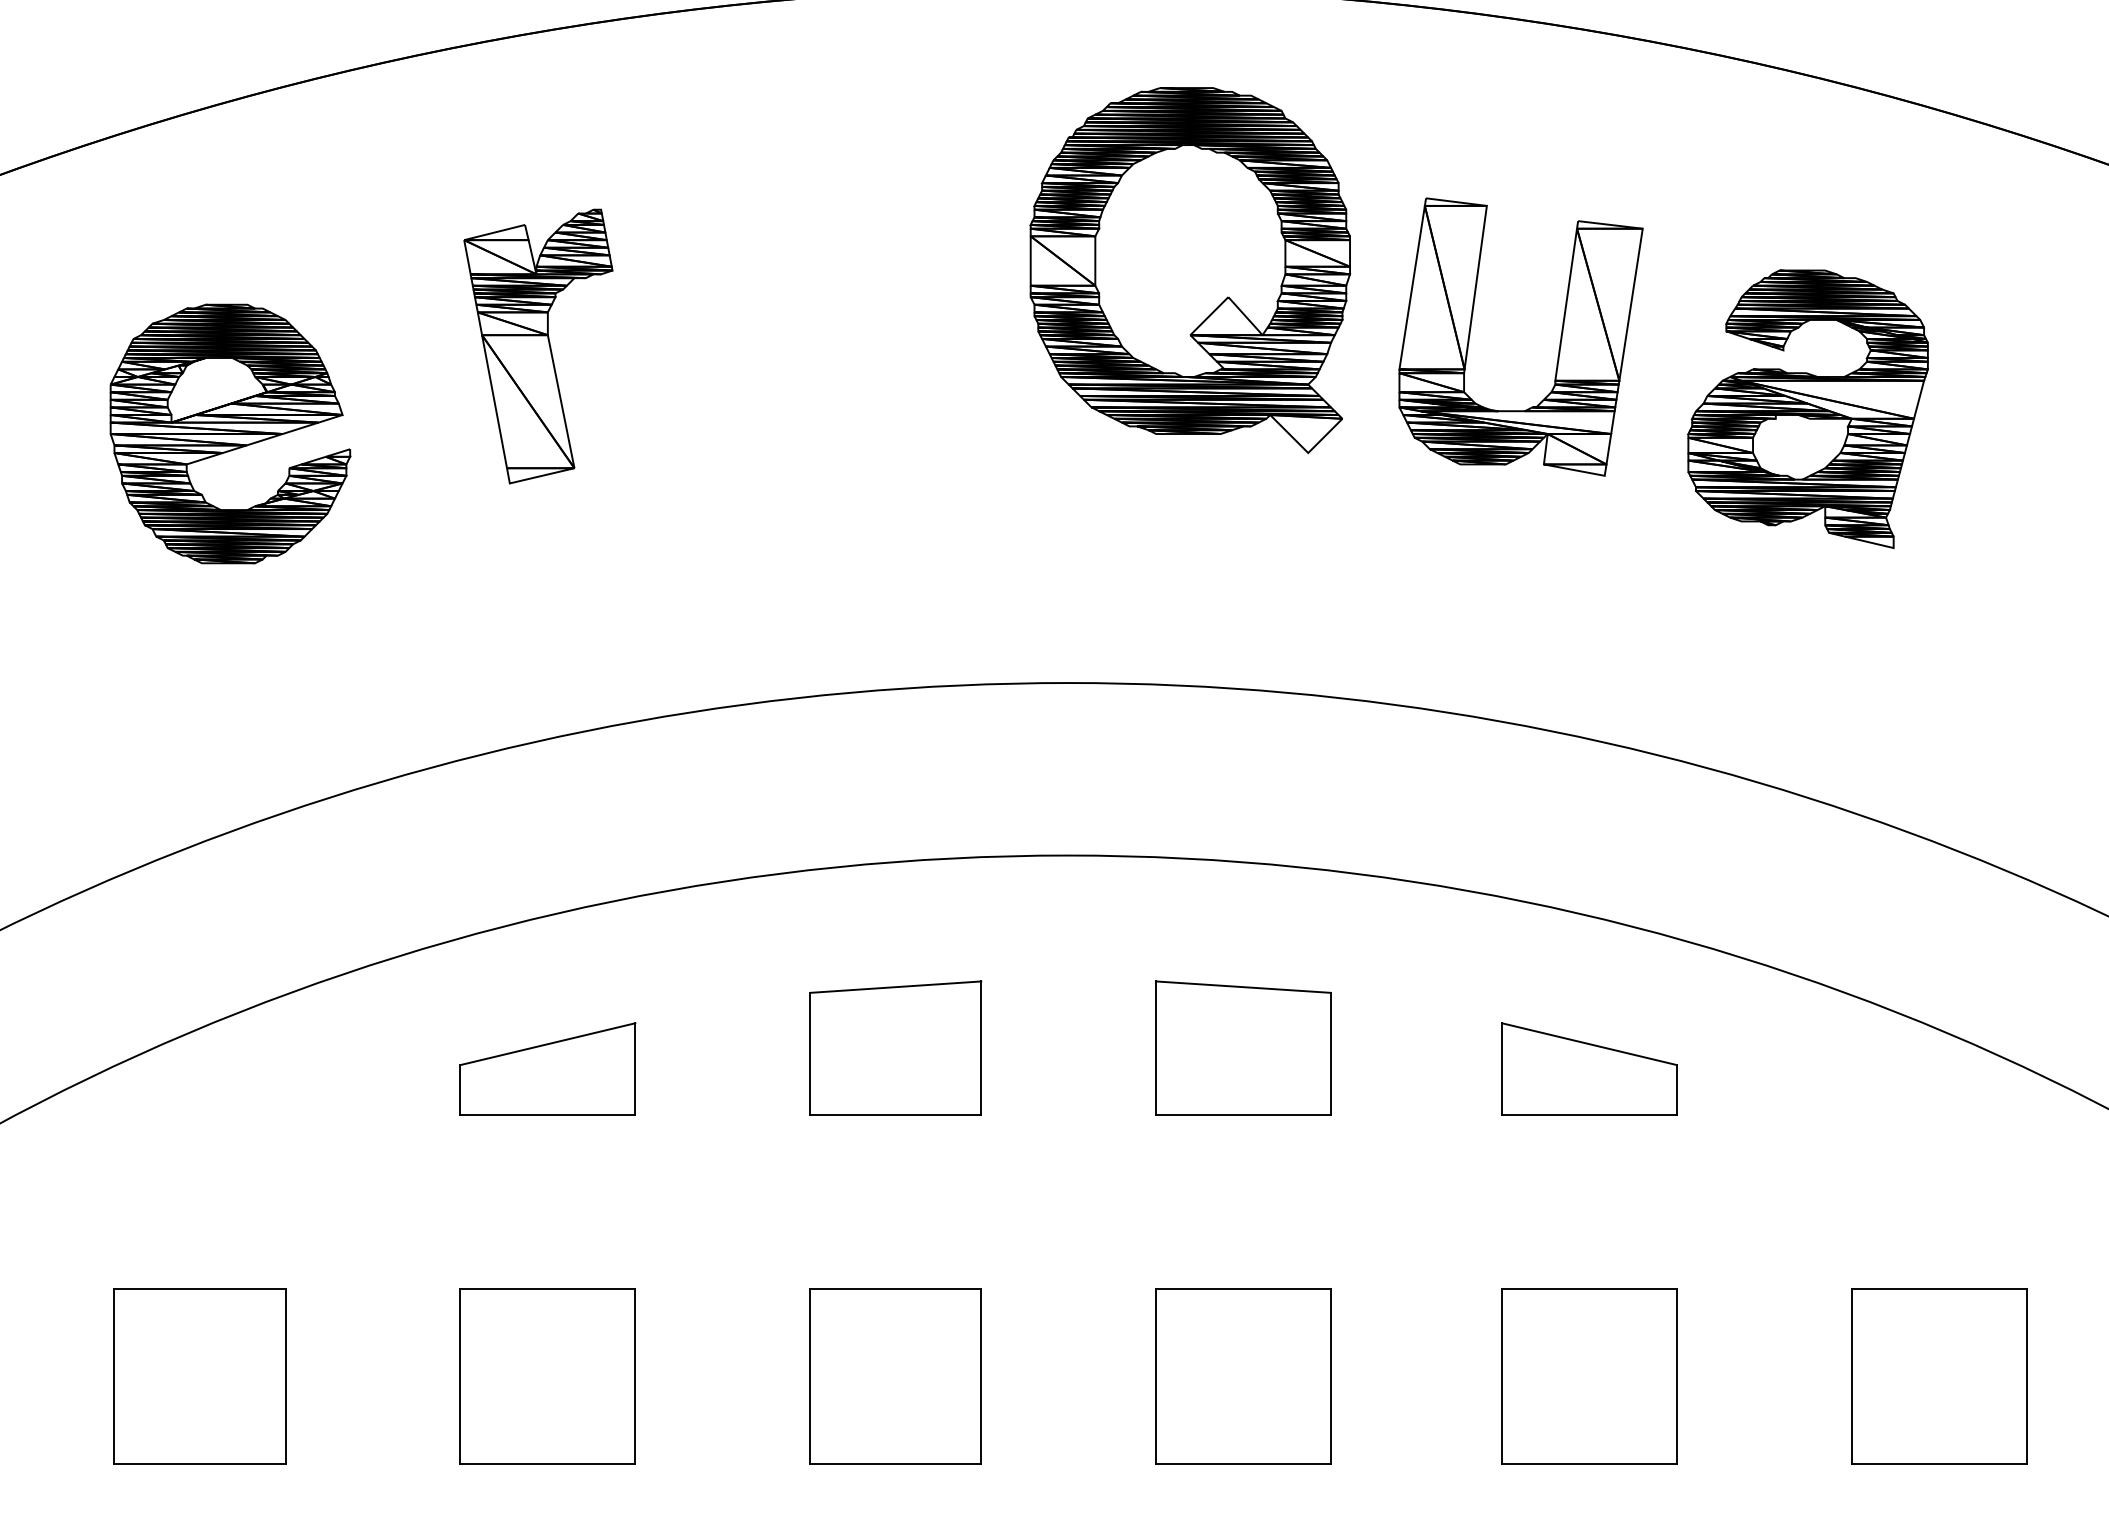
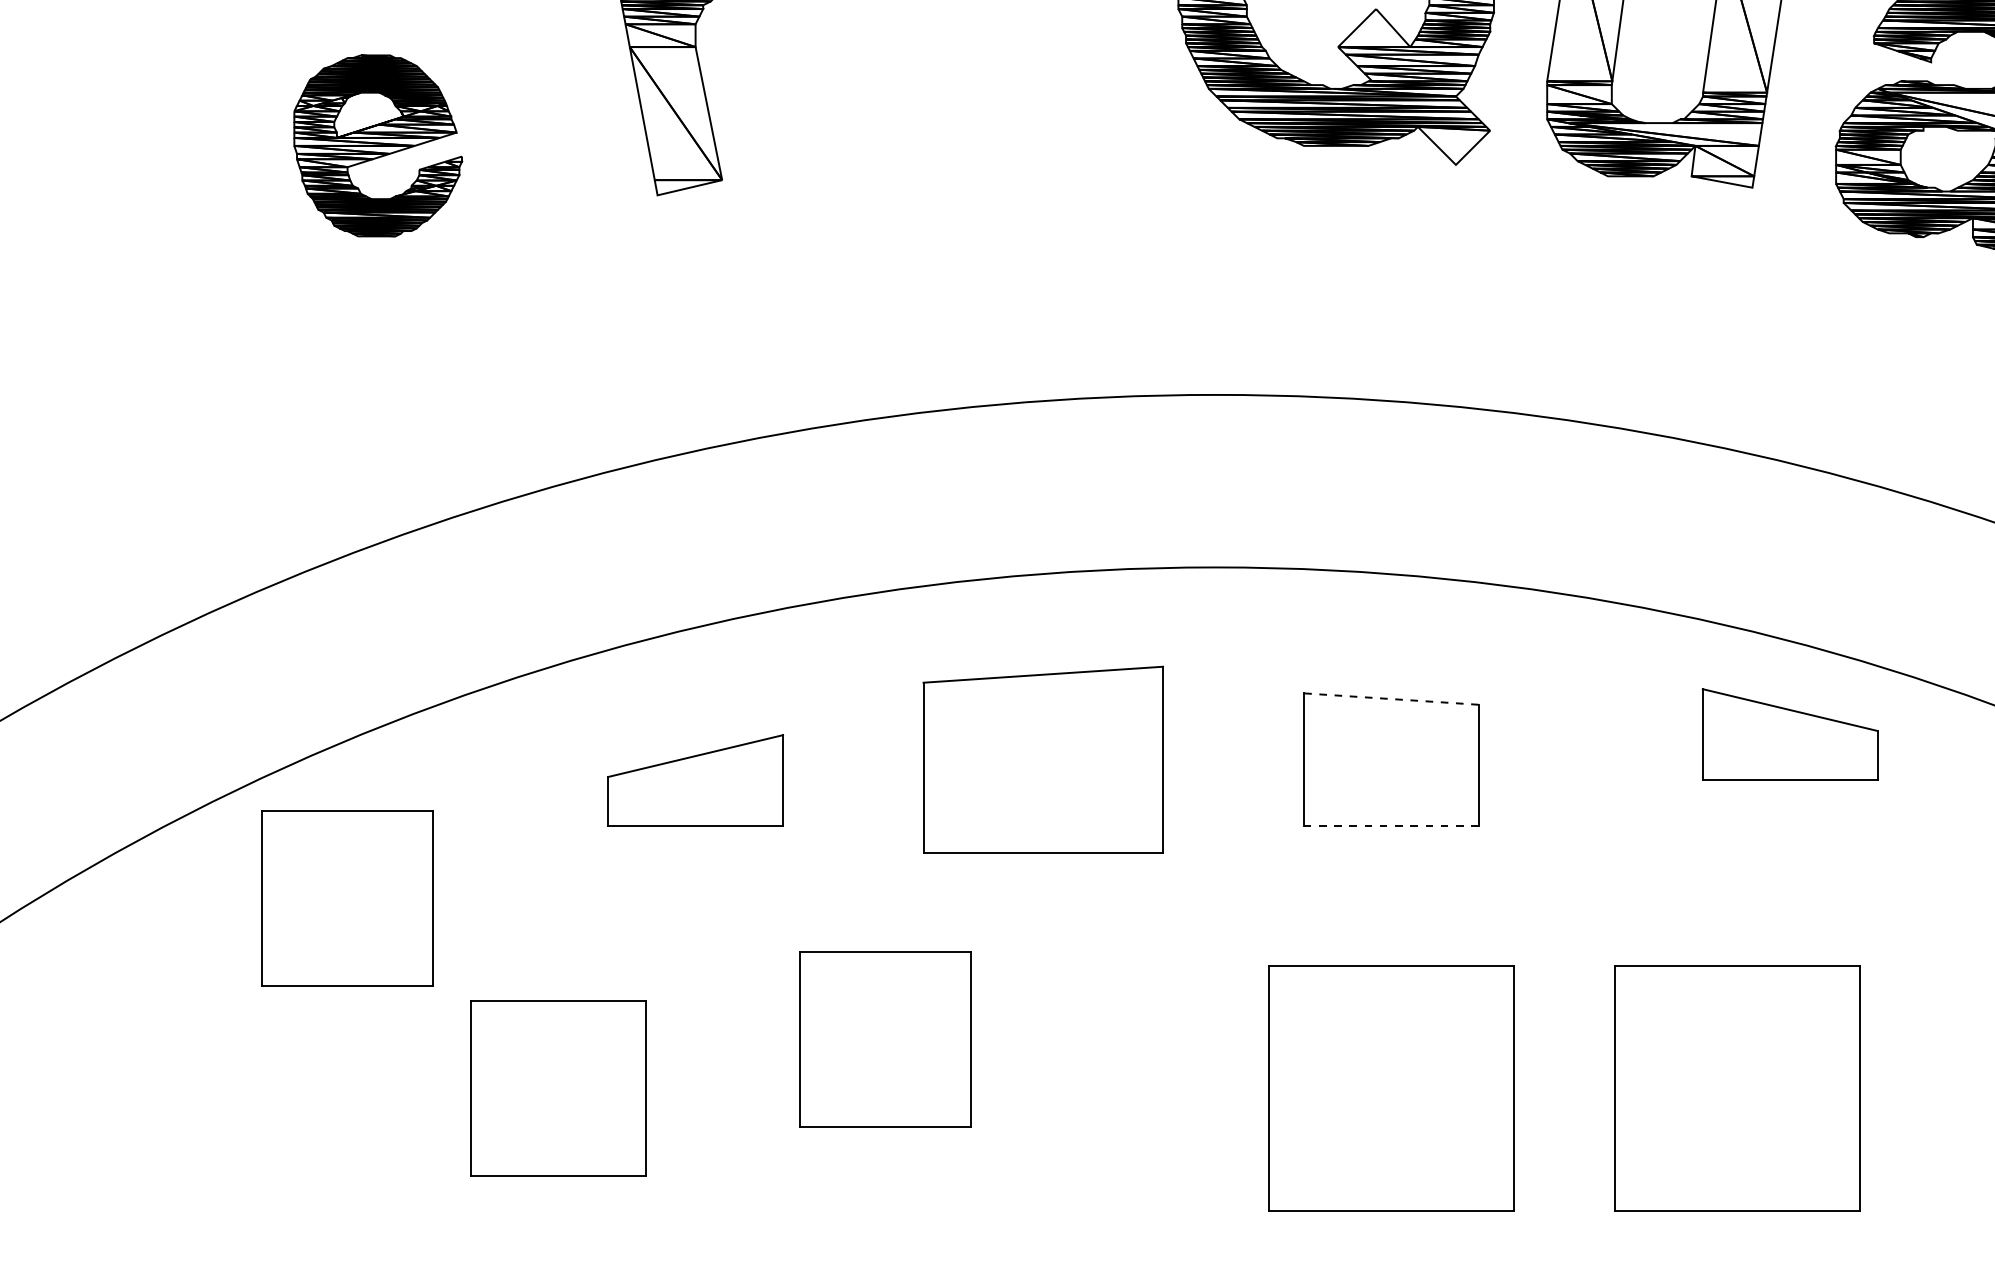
part: (230, 433) -> (378, 145), size x0.7
line: (1243, 987) -> (1391, 699), solid -> dashed
part: (895, 1047) -> (1043, 759), size x1.4
part: (1589, 1068) -> (1790, 734), moved
line: (1244, 1114) -> (1392, 826), solid -> dashed
part: (199, 1376) -> (347, 898), moved
part: (547, 1376) -> (558, 1088), moved
part: (895, 1376) -> (885, 1039), moved
part: (1243, 1376) -> (1391, 1088), size x1.4
part: (1589, 1376) -> (1737, 1088), size x1.4

